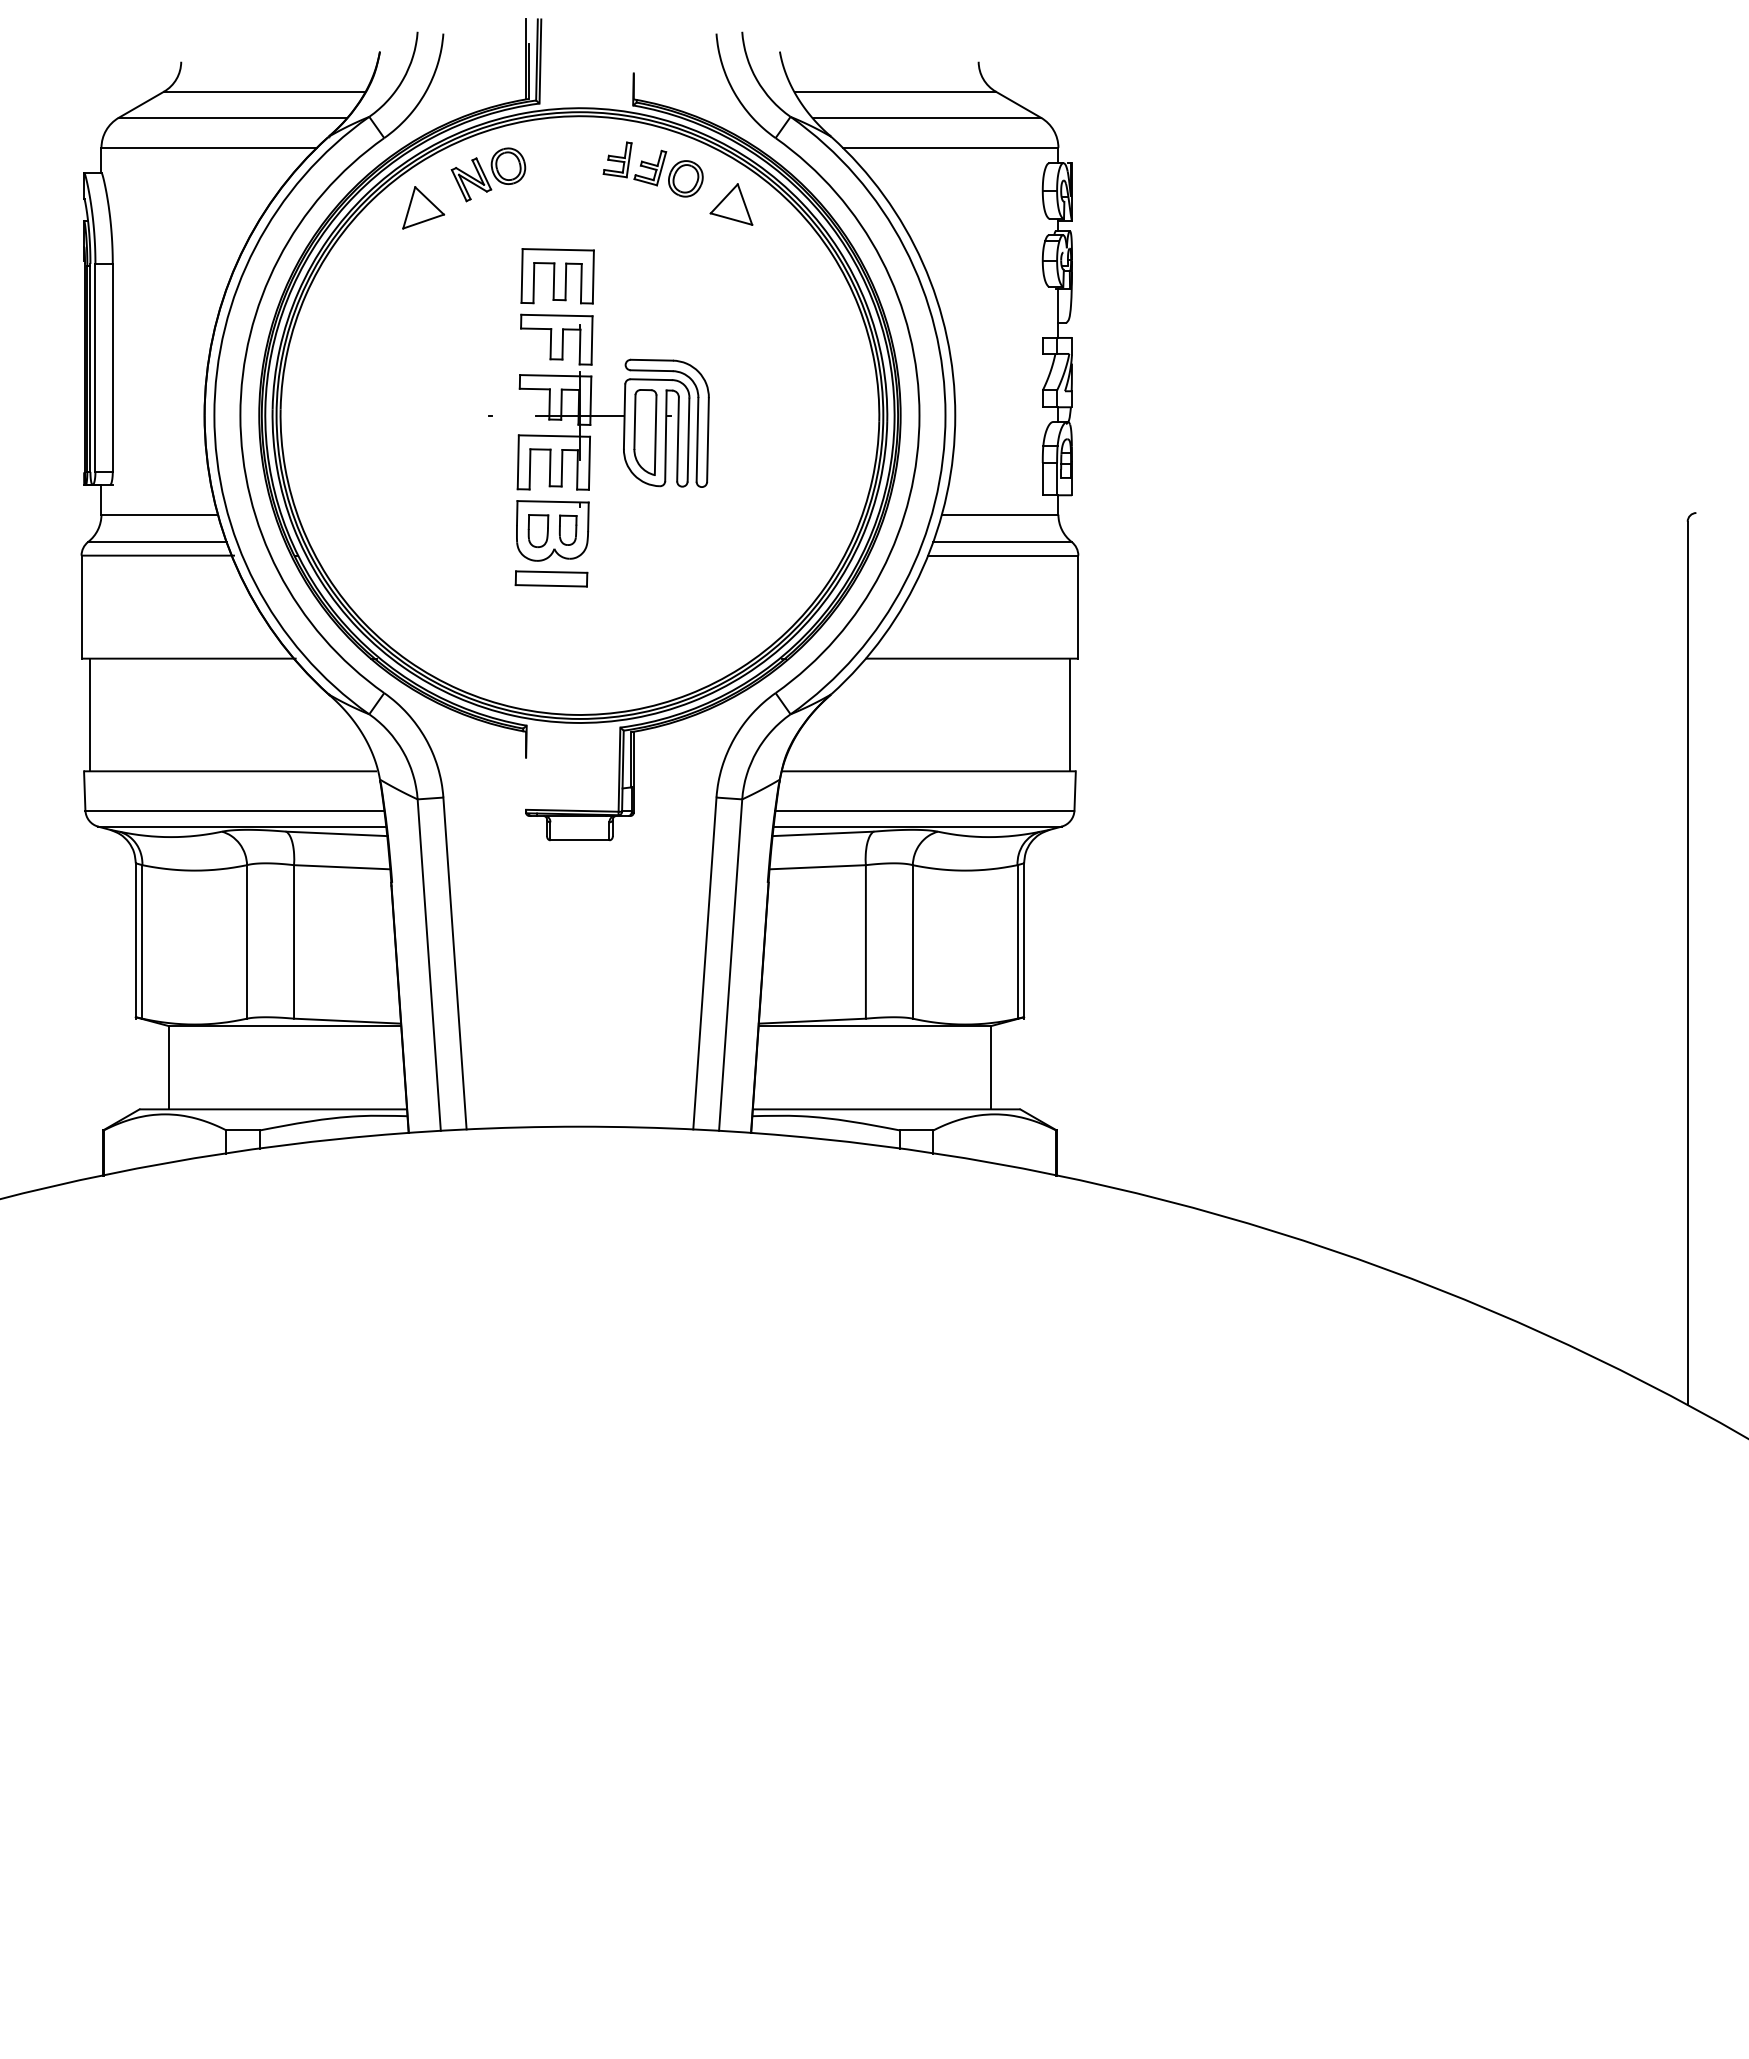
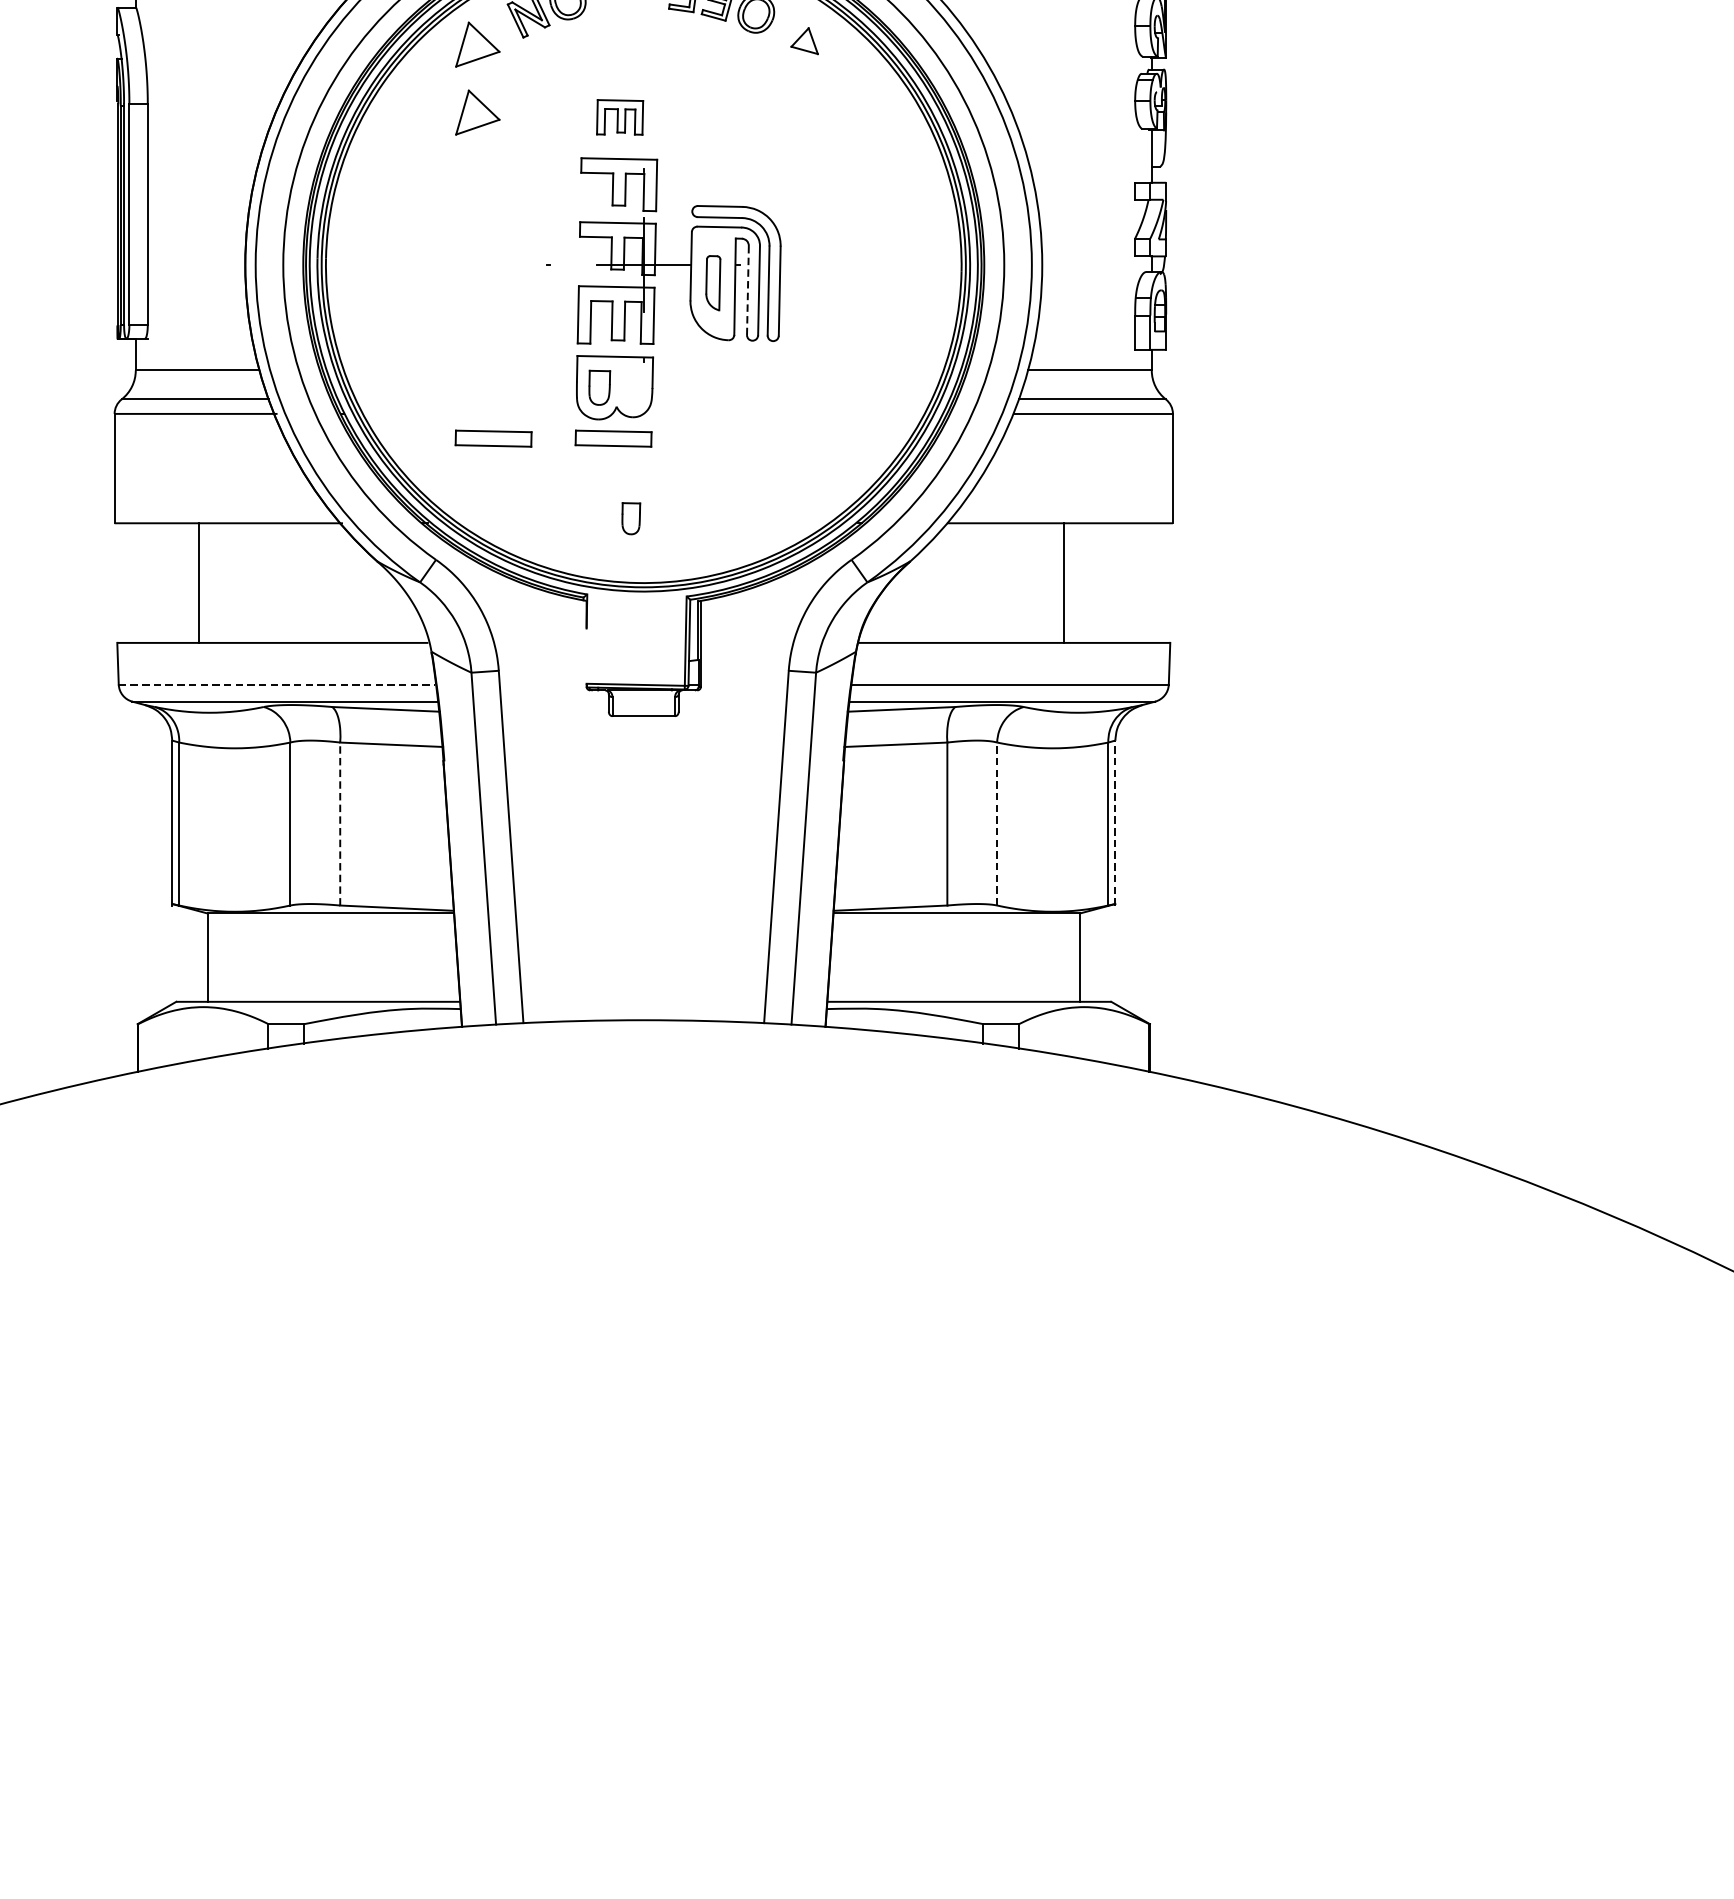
part: (731, 204) -> (804, 41), size x0.6
part: (423, 271) -> (477, 112), added
part: (557, 276) -> (619, 117), size x0.6
part: (645, 432) -> (713, 283), size x0.6
line: (678, 439) -> (748, 290), solid -> dashed
part: (567, 529) -> (630, 517), moved
part: (438, 578) -> (493, 438), added
line: (90, 714) -> (199, 582), moved
line: (1069, 714) -> (1063, 582), moved
line: (235, 810) -> (278, 684), solid -> dashed
line: (294, 941) -> (340, 823), solid -> dashed
line: (912, 941) -> (996, 823), solid -> dashed
line: (1024, 941) -> (1115, 823), solid -> dashed

